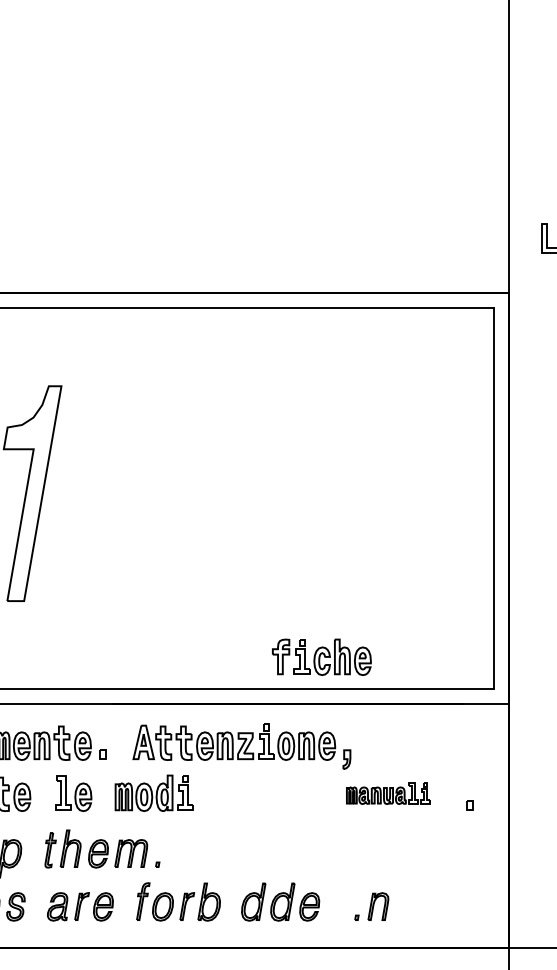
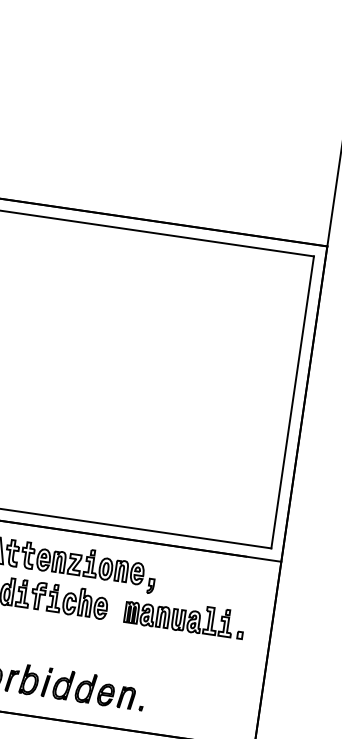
part: (321, 656) -> (69, 600), moved
part: (388, 793) -> (179, 616), size x1.67
part: (231, 901) -> (46, 682), added
part: (378, 906) -> (126, 697), moved

